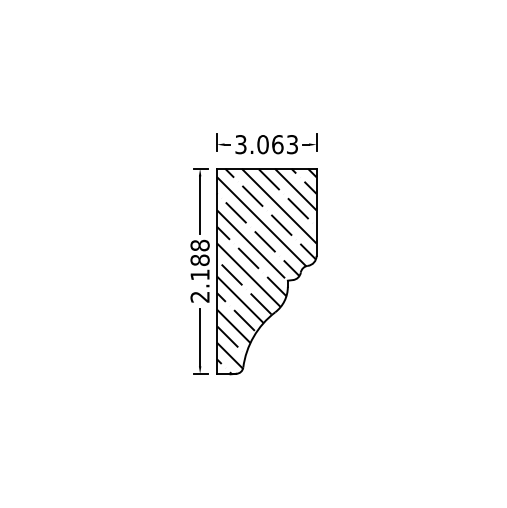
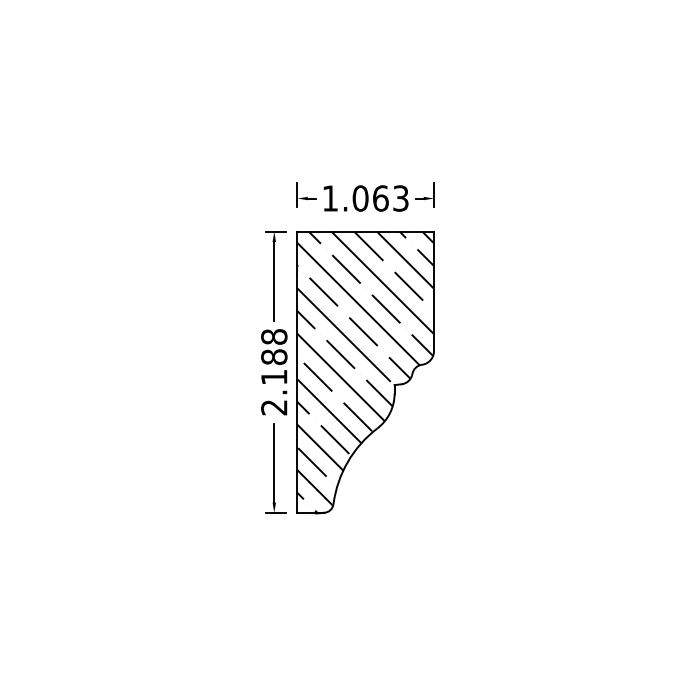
text: (240, 144) -> (329, 198), 3.063 -> 1.063

